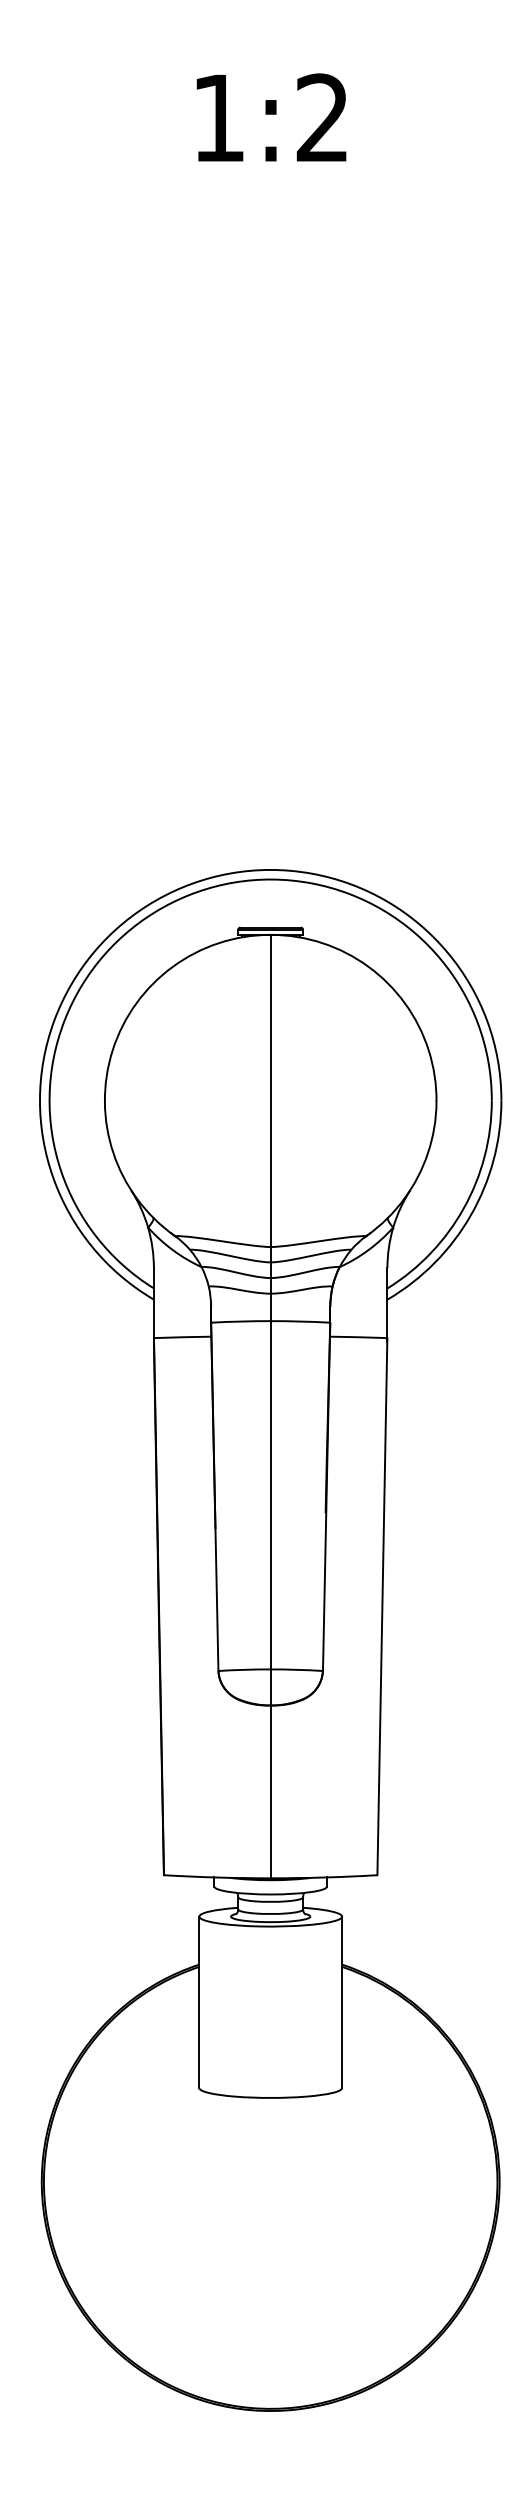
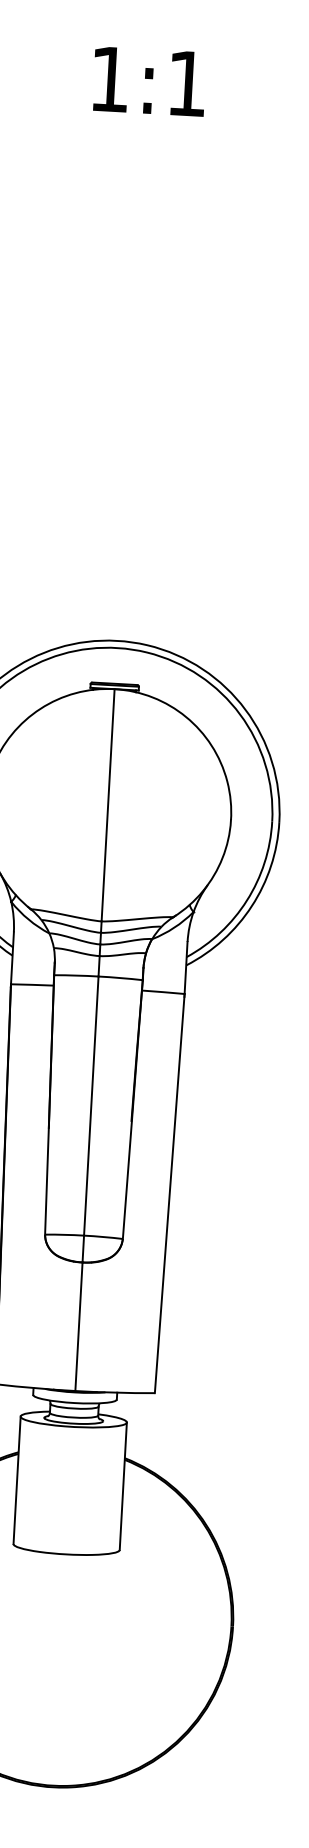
text: (321, 117) -> (186, 83), 1:2 -> 1:1

